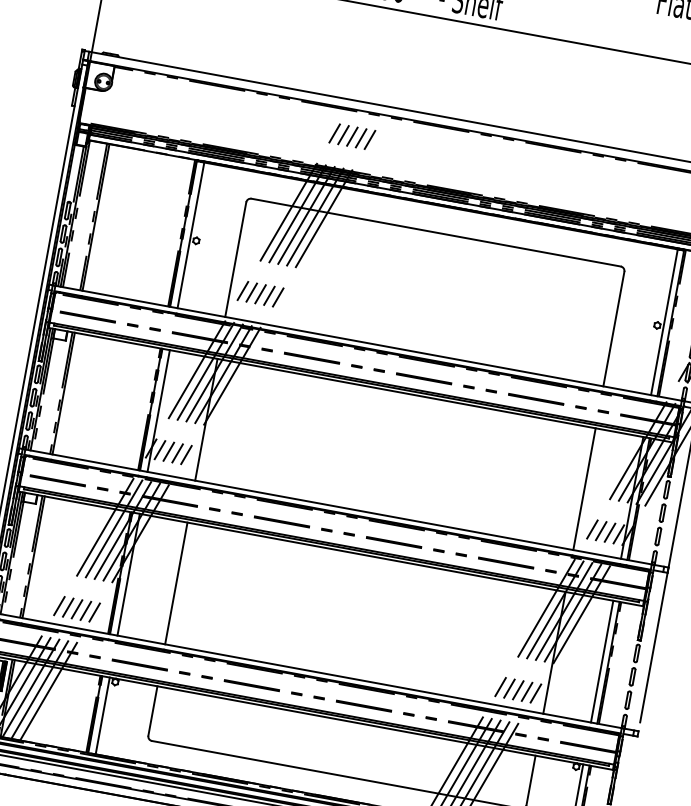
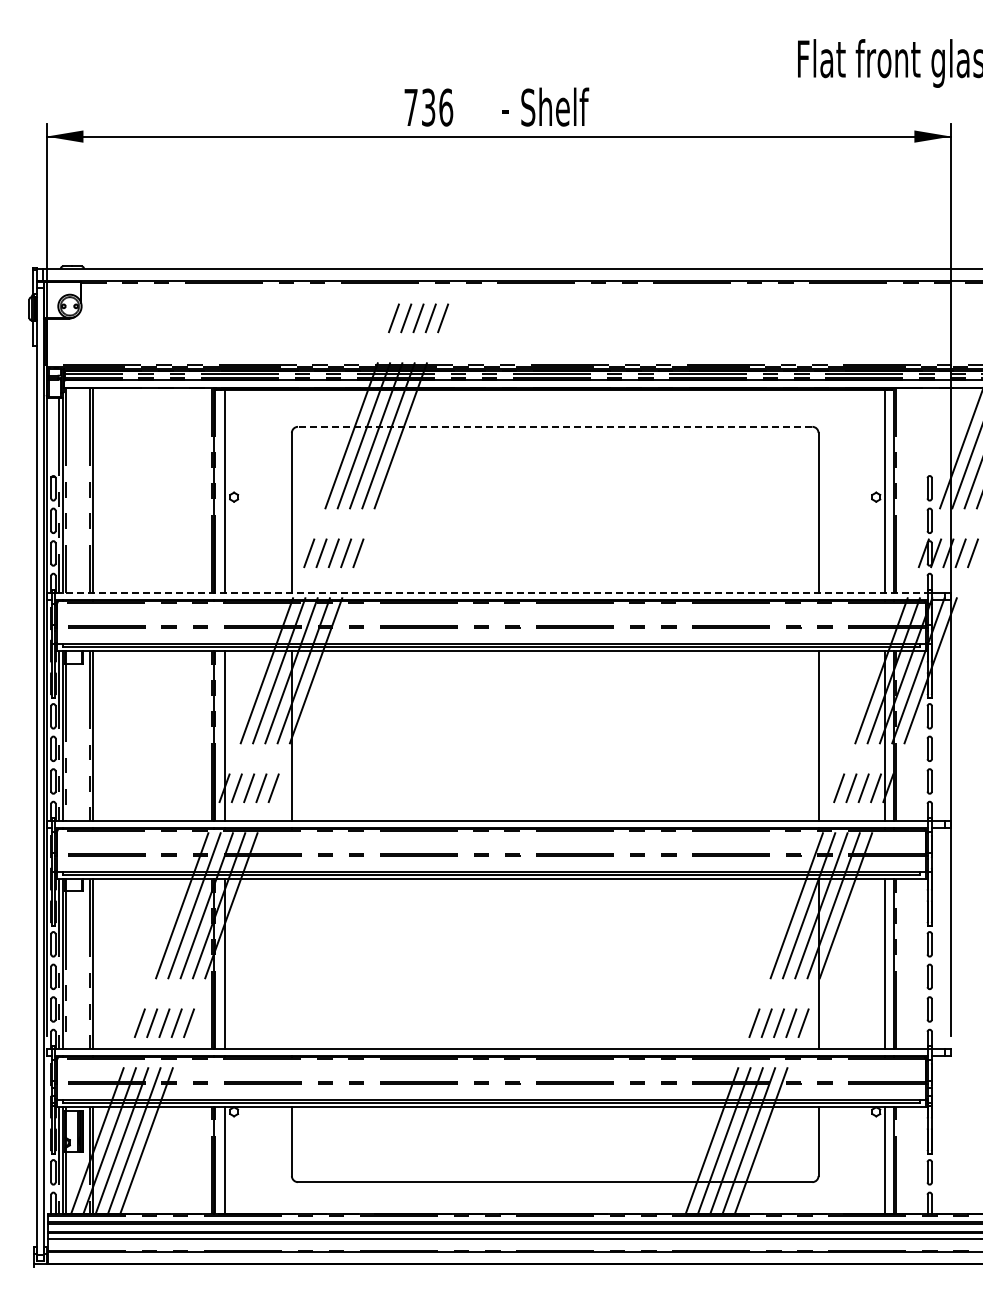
line: (435, 232) -> (554, 426), solid -> dashed
line: (369, 343) -> (492, 592), solid -> dashed
line: (176, 583) -> (291, 963), removed

